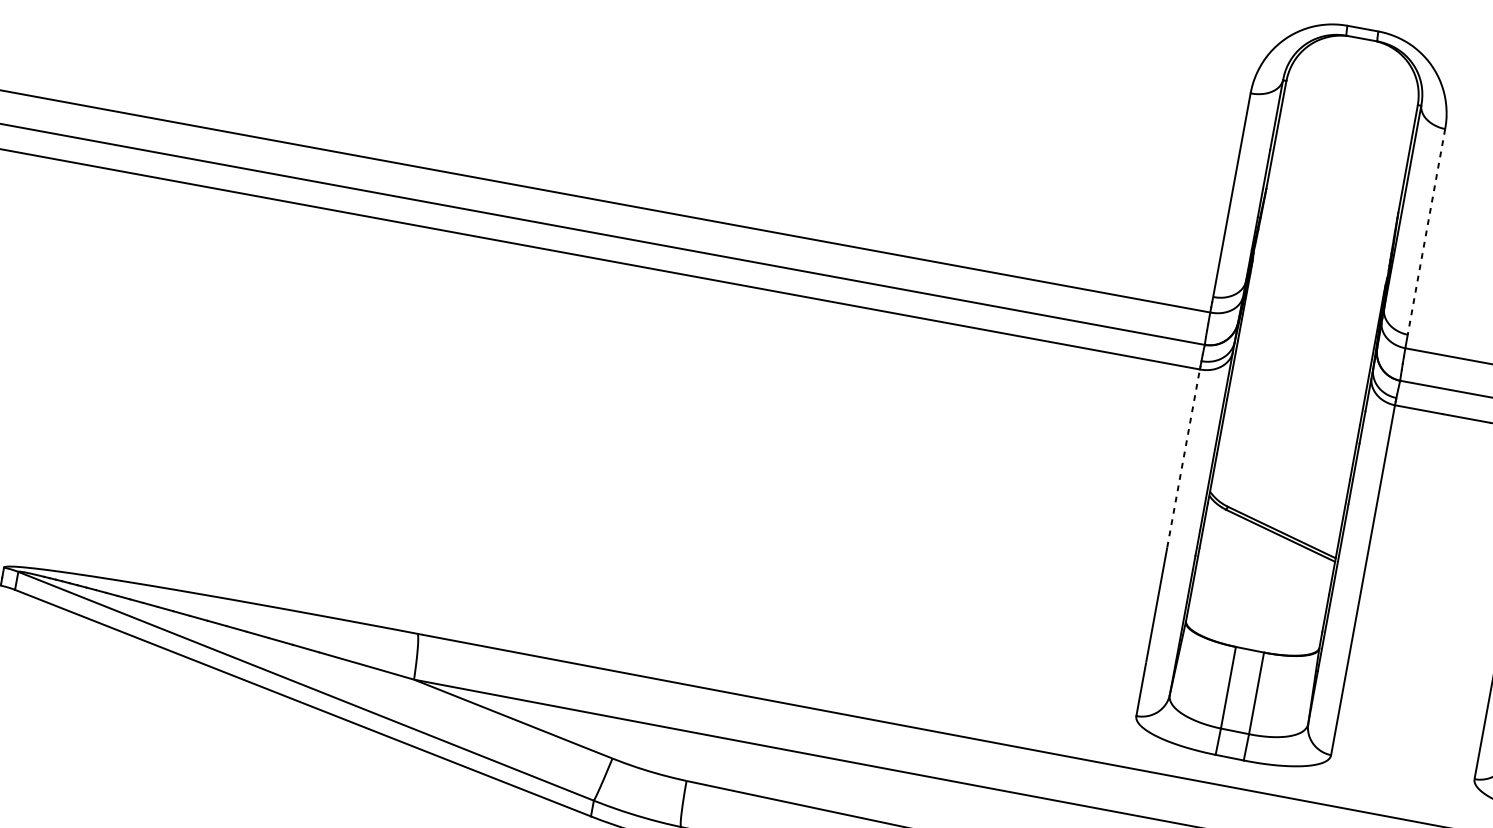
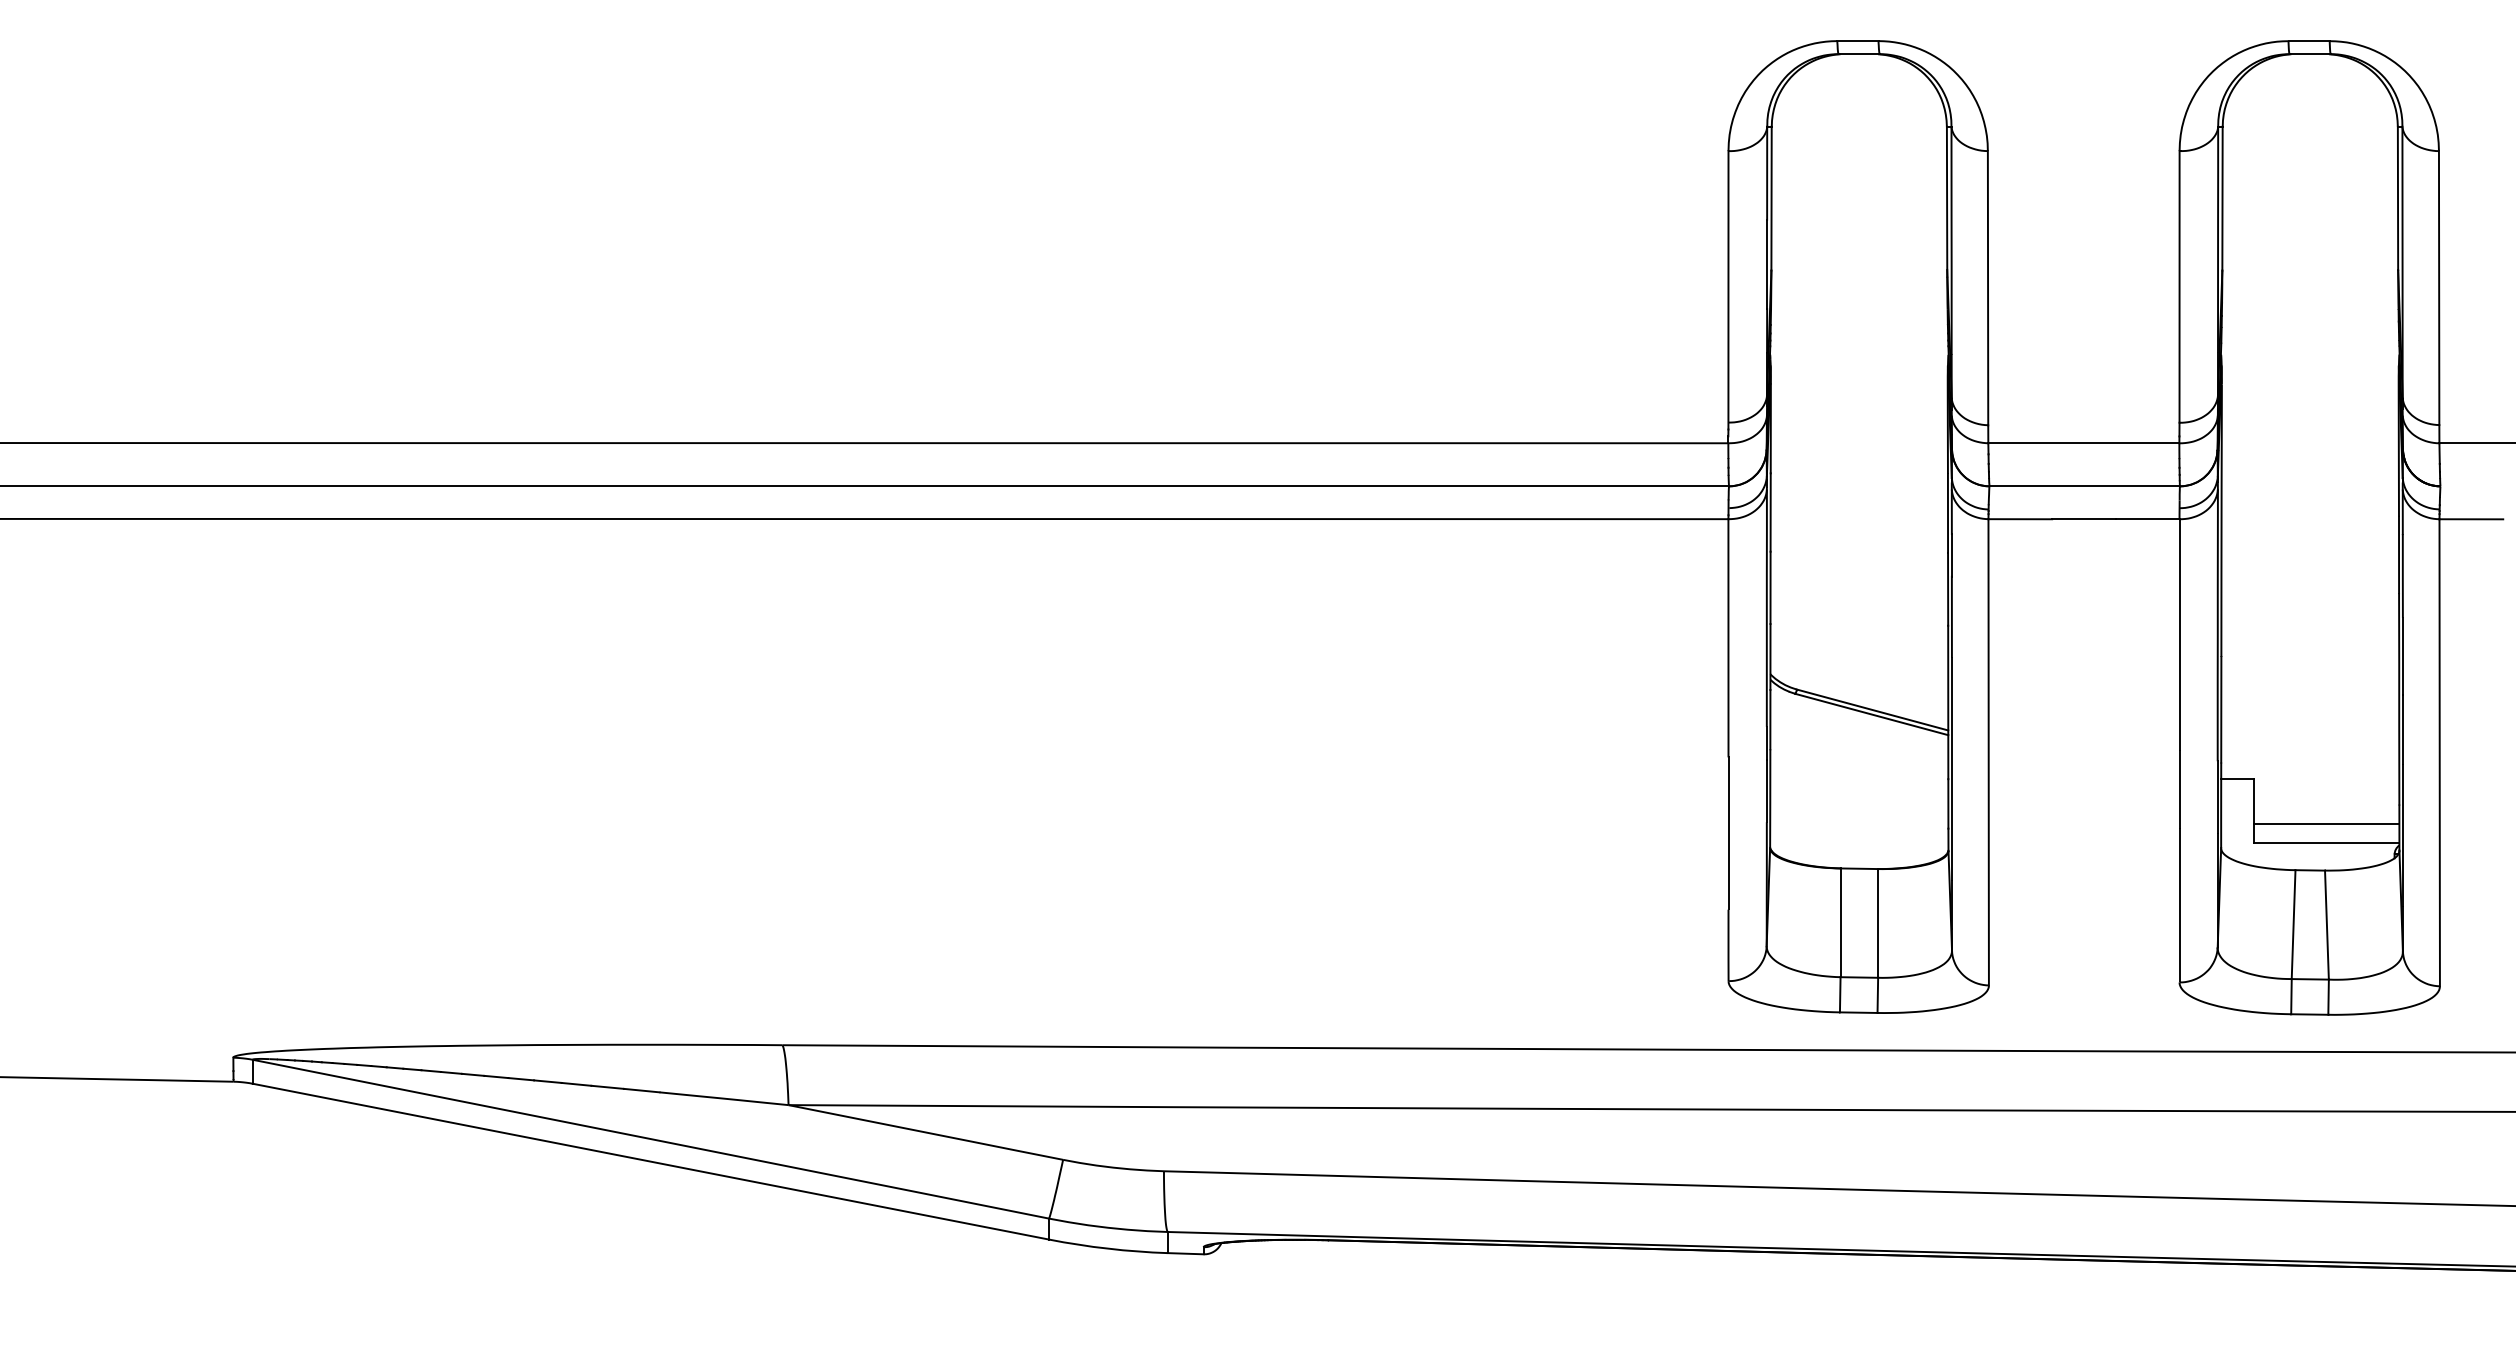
line: (1426, 232) -> (1988, 288), dashed -> solid
line: (1183, 458) -> (1728, 637), dashed -> solid

